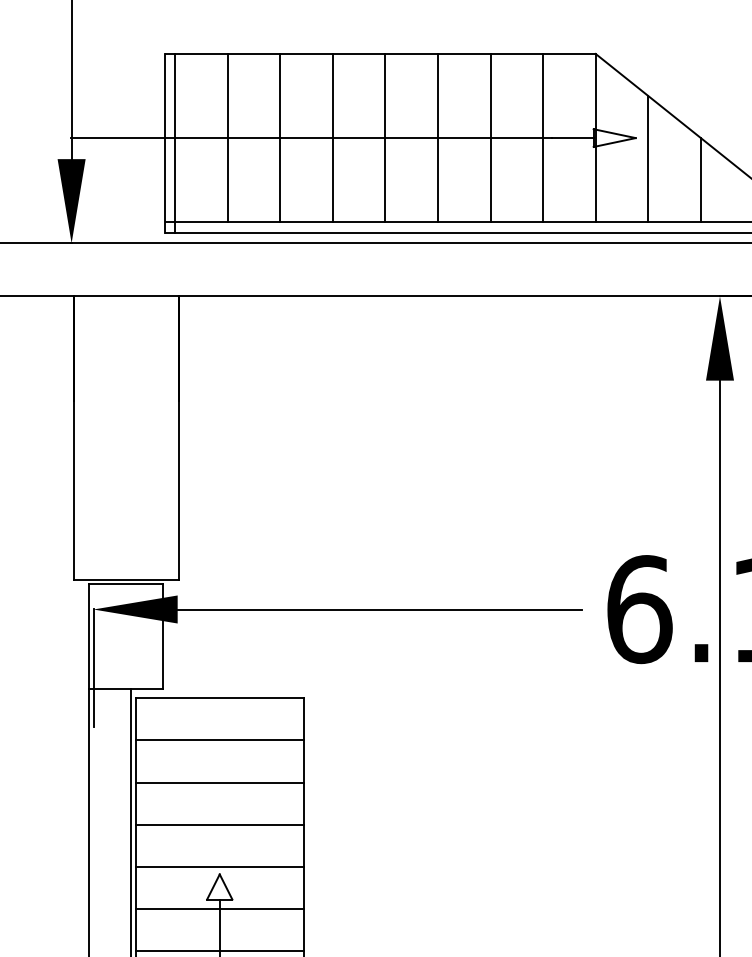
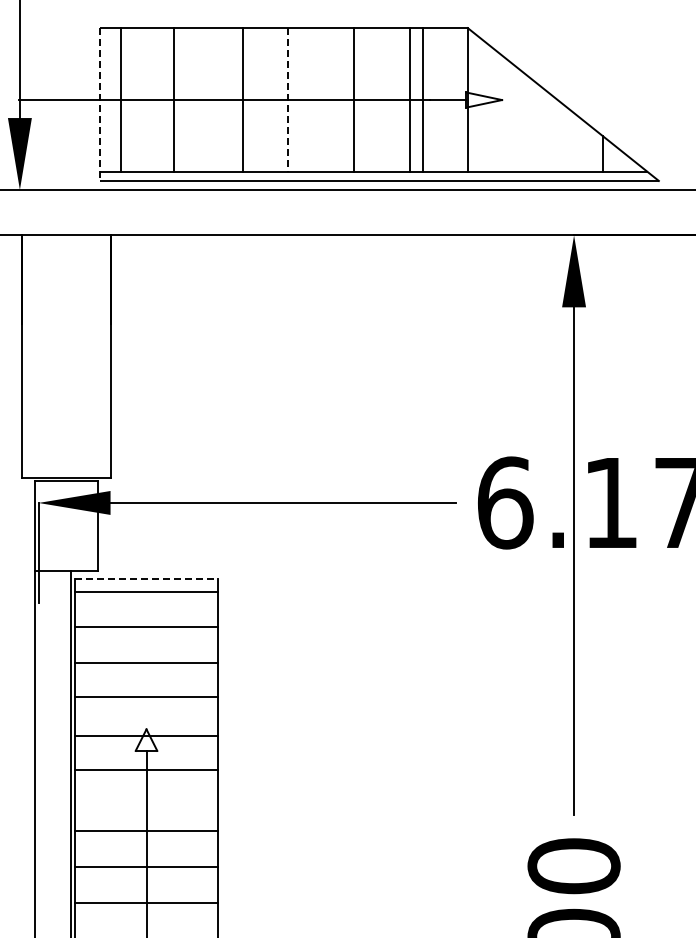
line: (227, 137) -> (121, 99), moved
line: (280, 137) -> (174, 99), moved
line: (438, 137) -> (354, 99), moved
line: (490, 137) -> (409, 99), moved
line: (385, 138) -> (288, 100), solid -> dashed
line: (175, 143) -> (108, 104), removed
line: (164, 144) -> (99, 105), solid -> dashed
line: (647, 158) -> (512, 117), removed
line: (700, 179) -> (557, 135), removed
line: (219, 697) -> (146, 578), solid -> dashed
line: (219, 739) -> (146, 591), moved
line: (219, 782) -> (146, 626), moved
line: (219, 824) -> (146, 662), moved
line: (219, 866) -> (146, 696), moved
line: (219, 908) -> (146, 735), moved
line: (219, 950) -> (146, 769), moved

